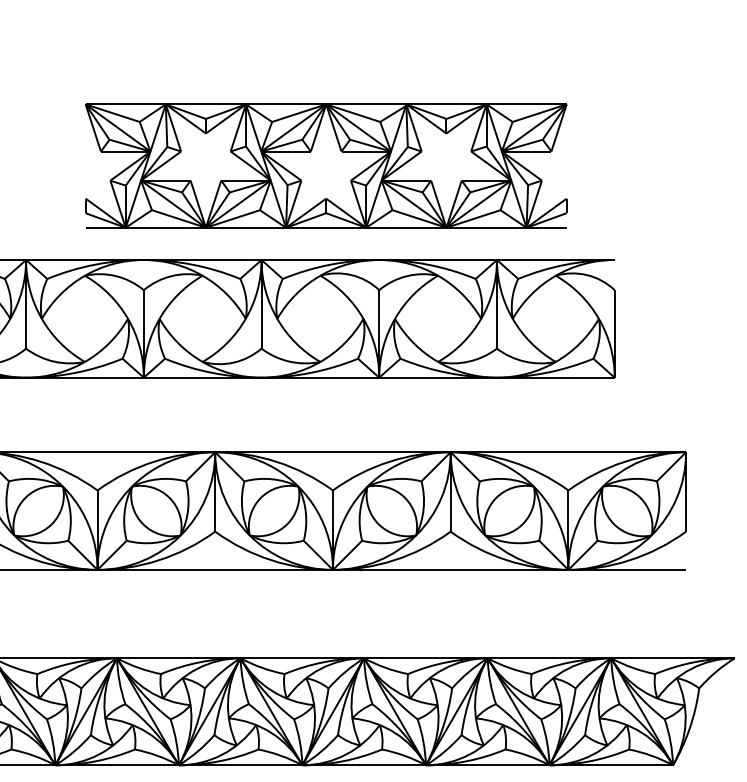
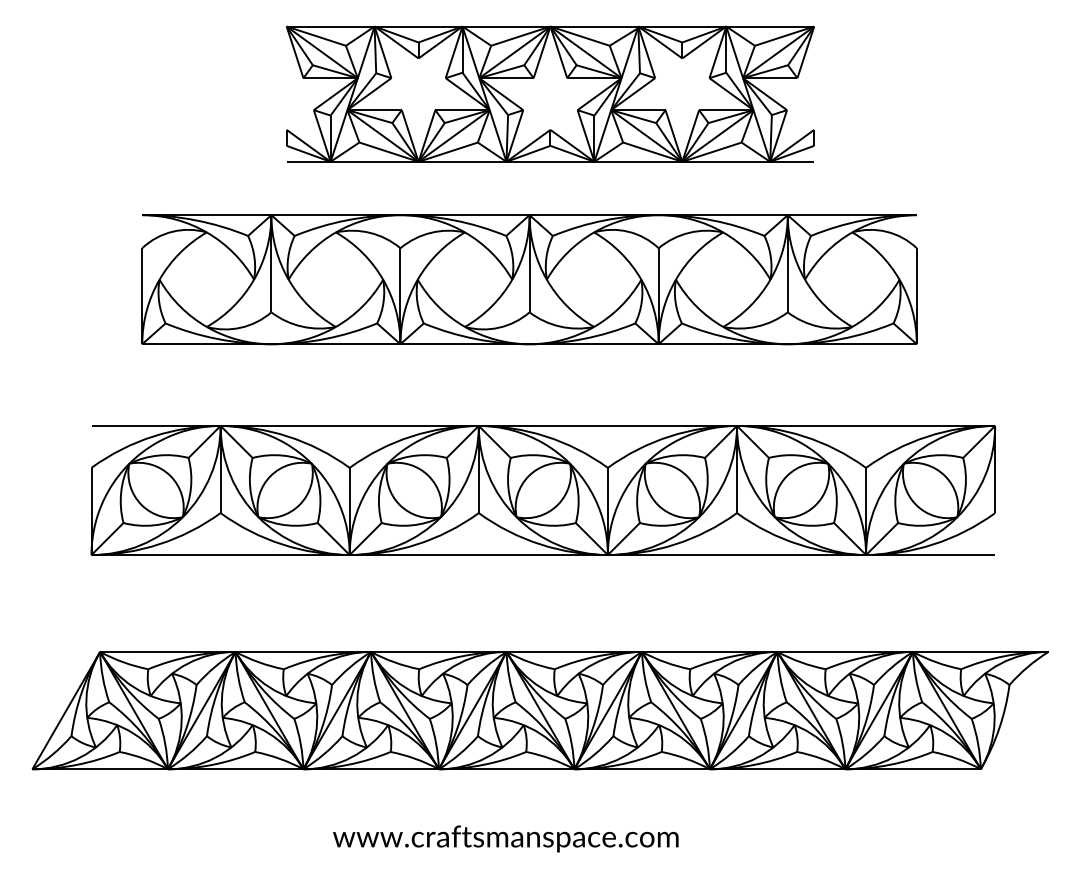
part: (326, 165) -> (550, 93), moved

